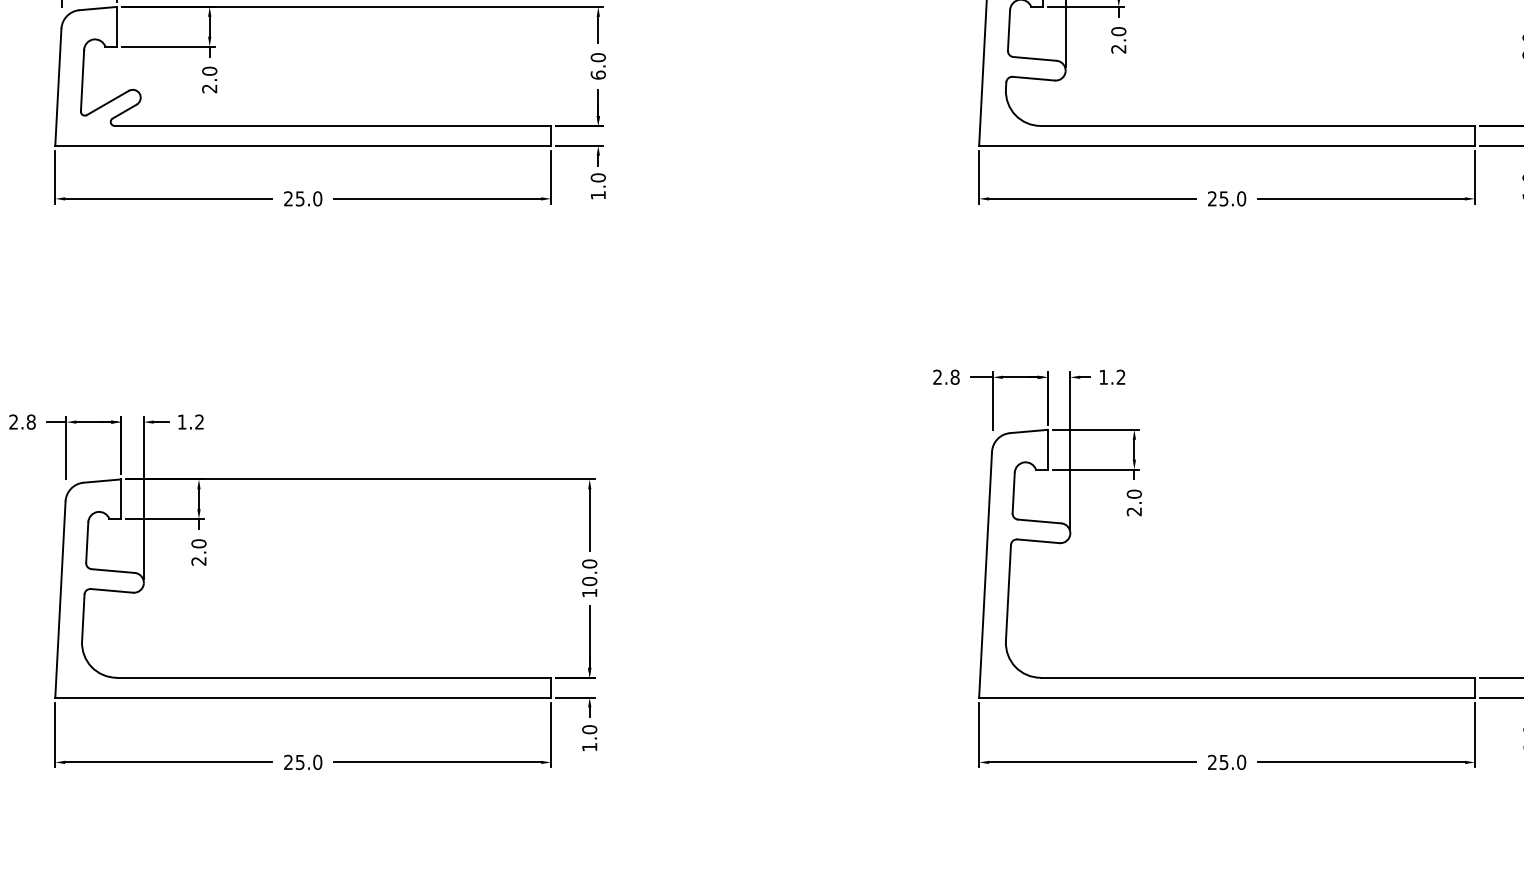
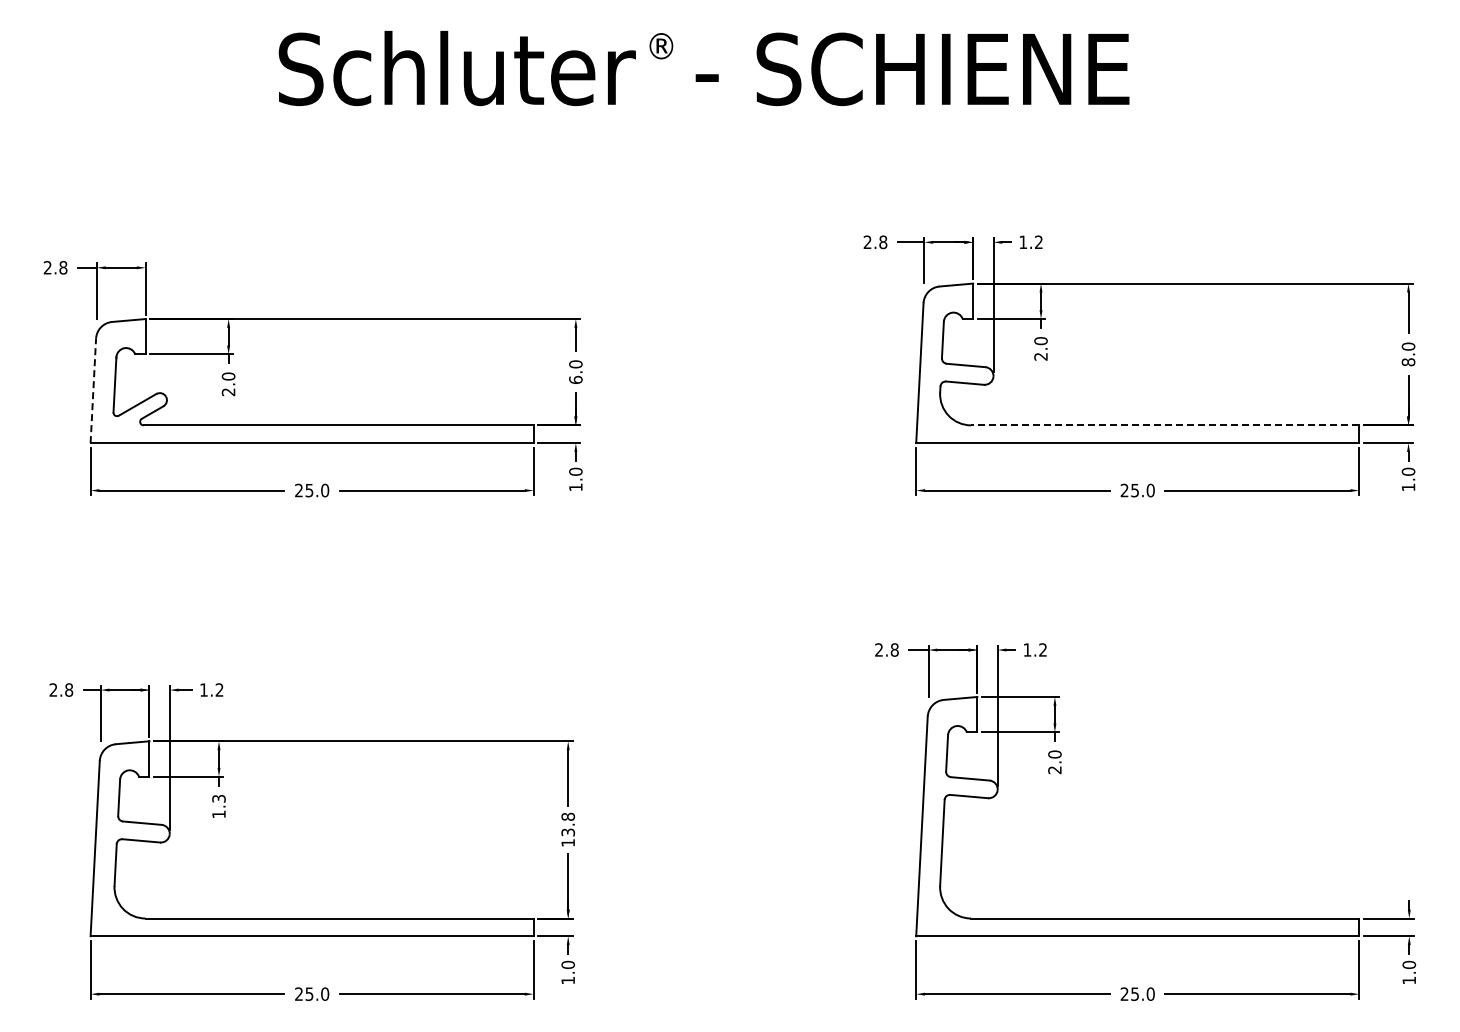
line: (58, 86) -> (93, 390), solid -> dashed
line: (1256, 126) -> (1164, 425), solid -> dashed
text: (198, 552) -> (218, 806), 2.0 -> 1.3
text: (588, 572) -> (567, 824), 10.0 -> 13.8

